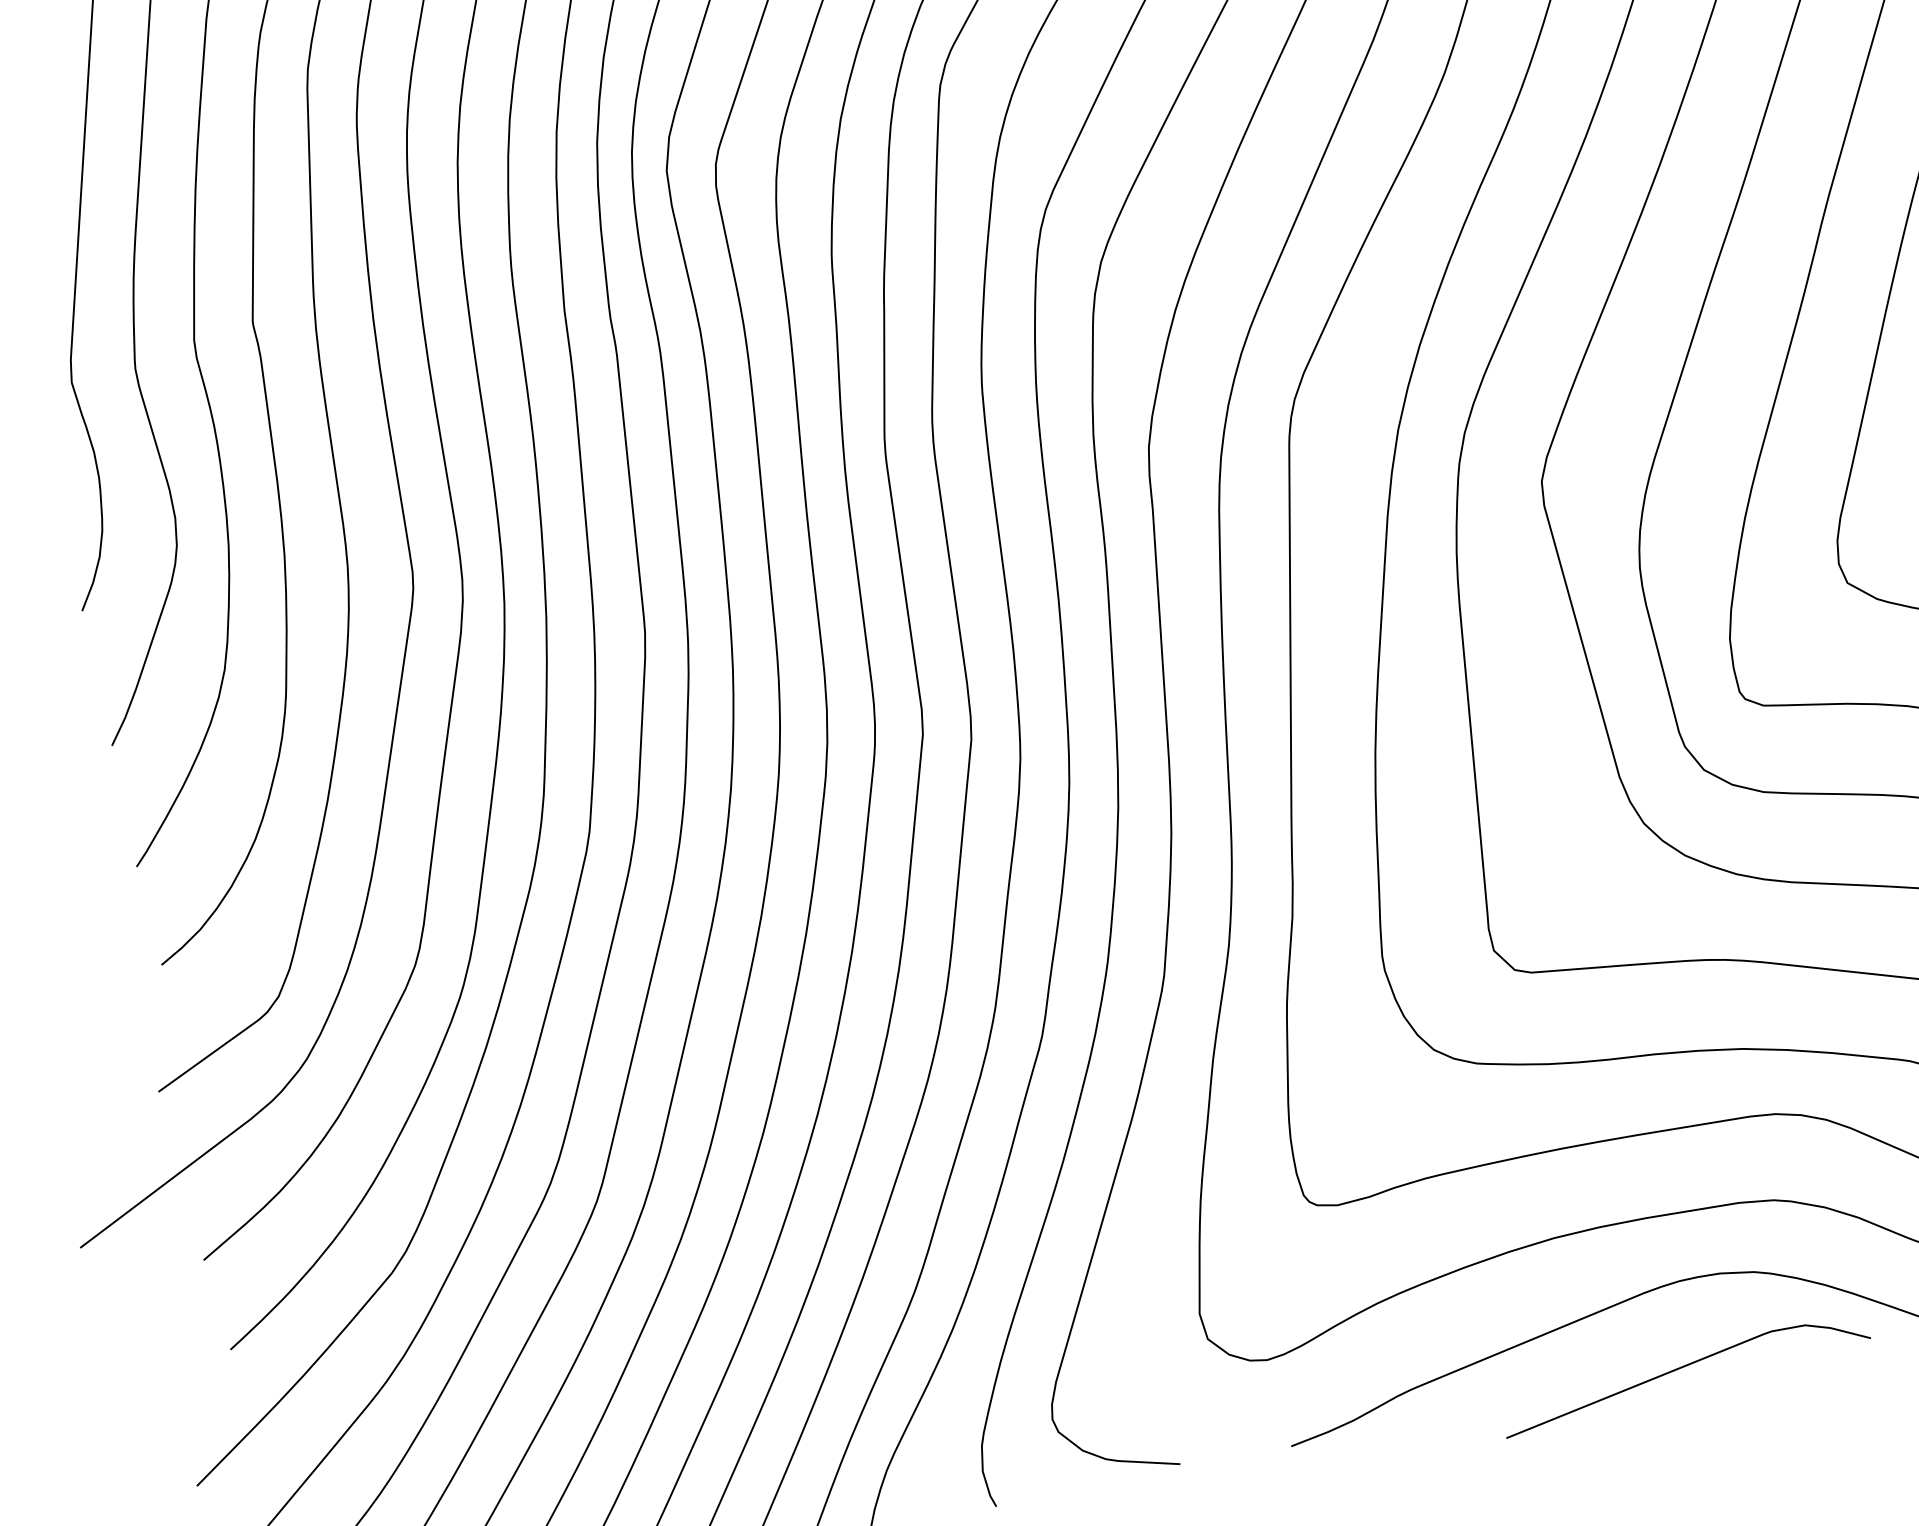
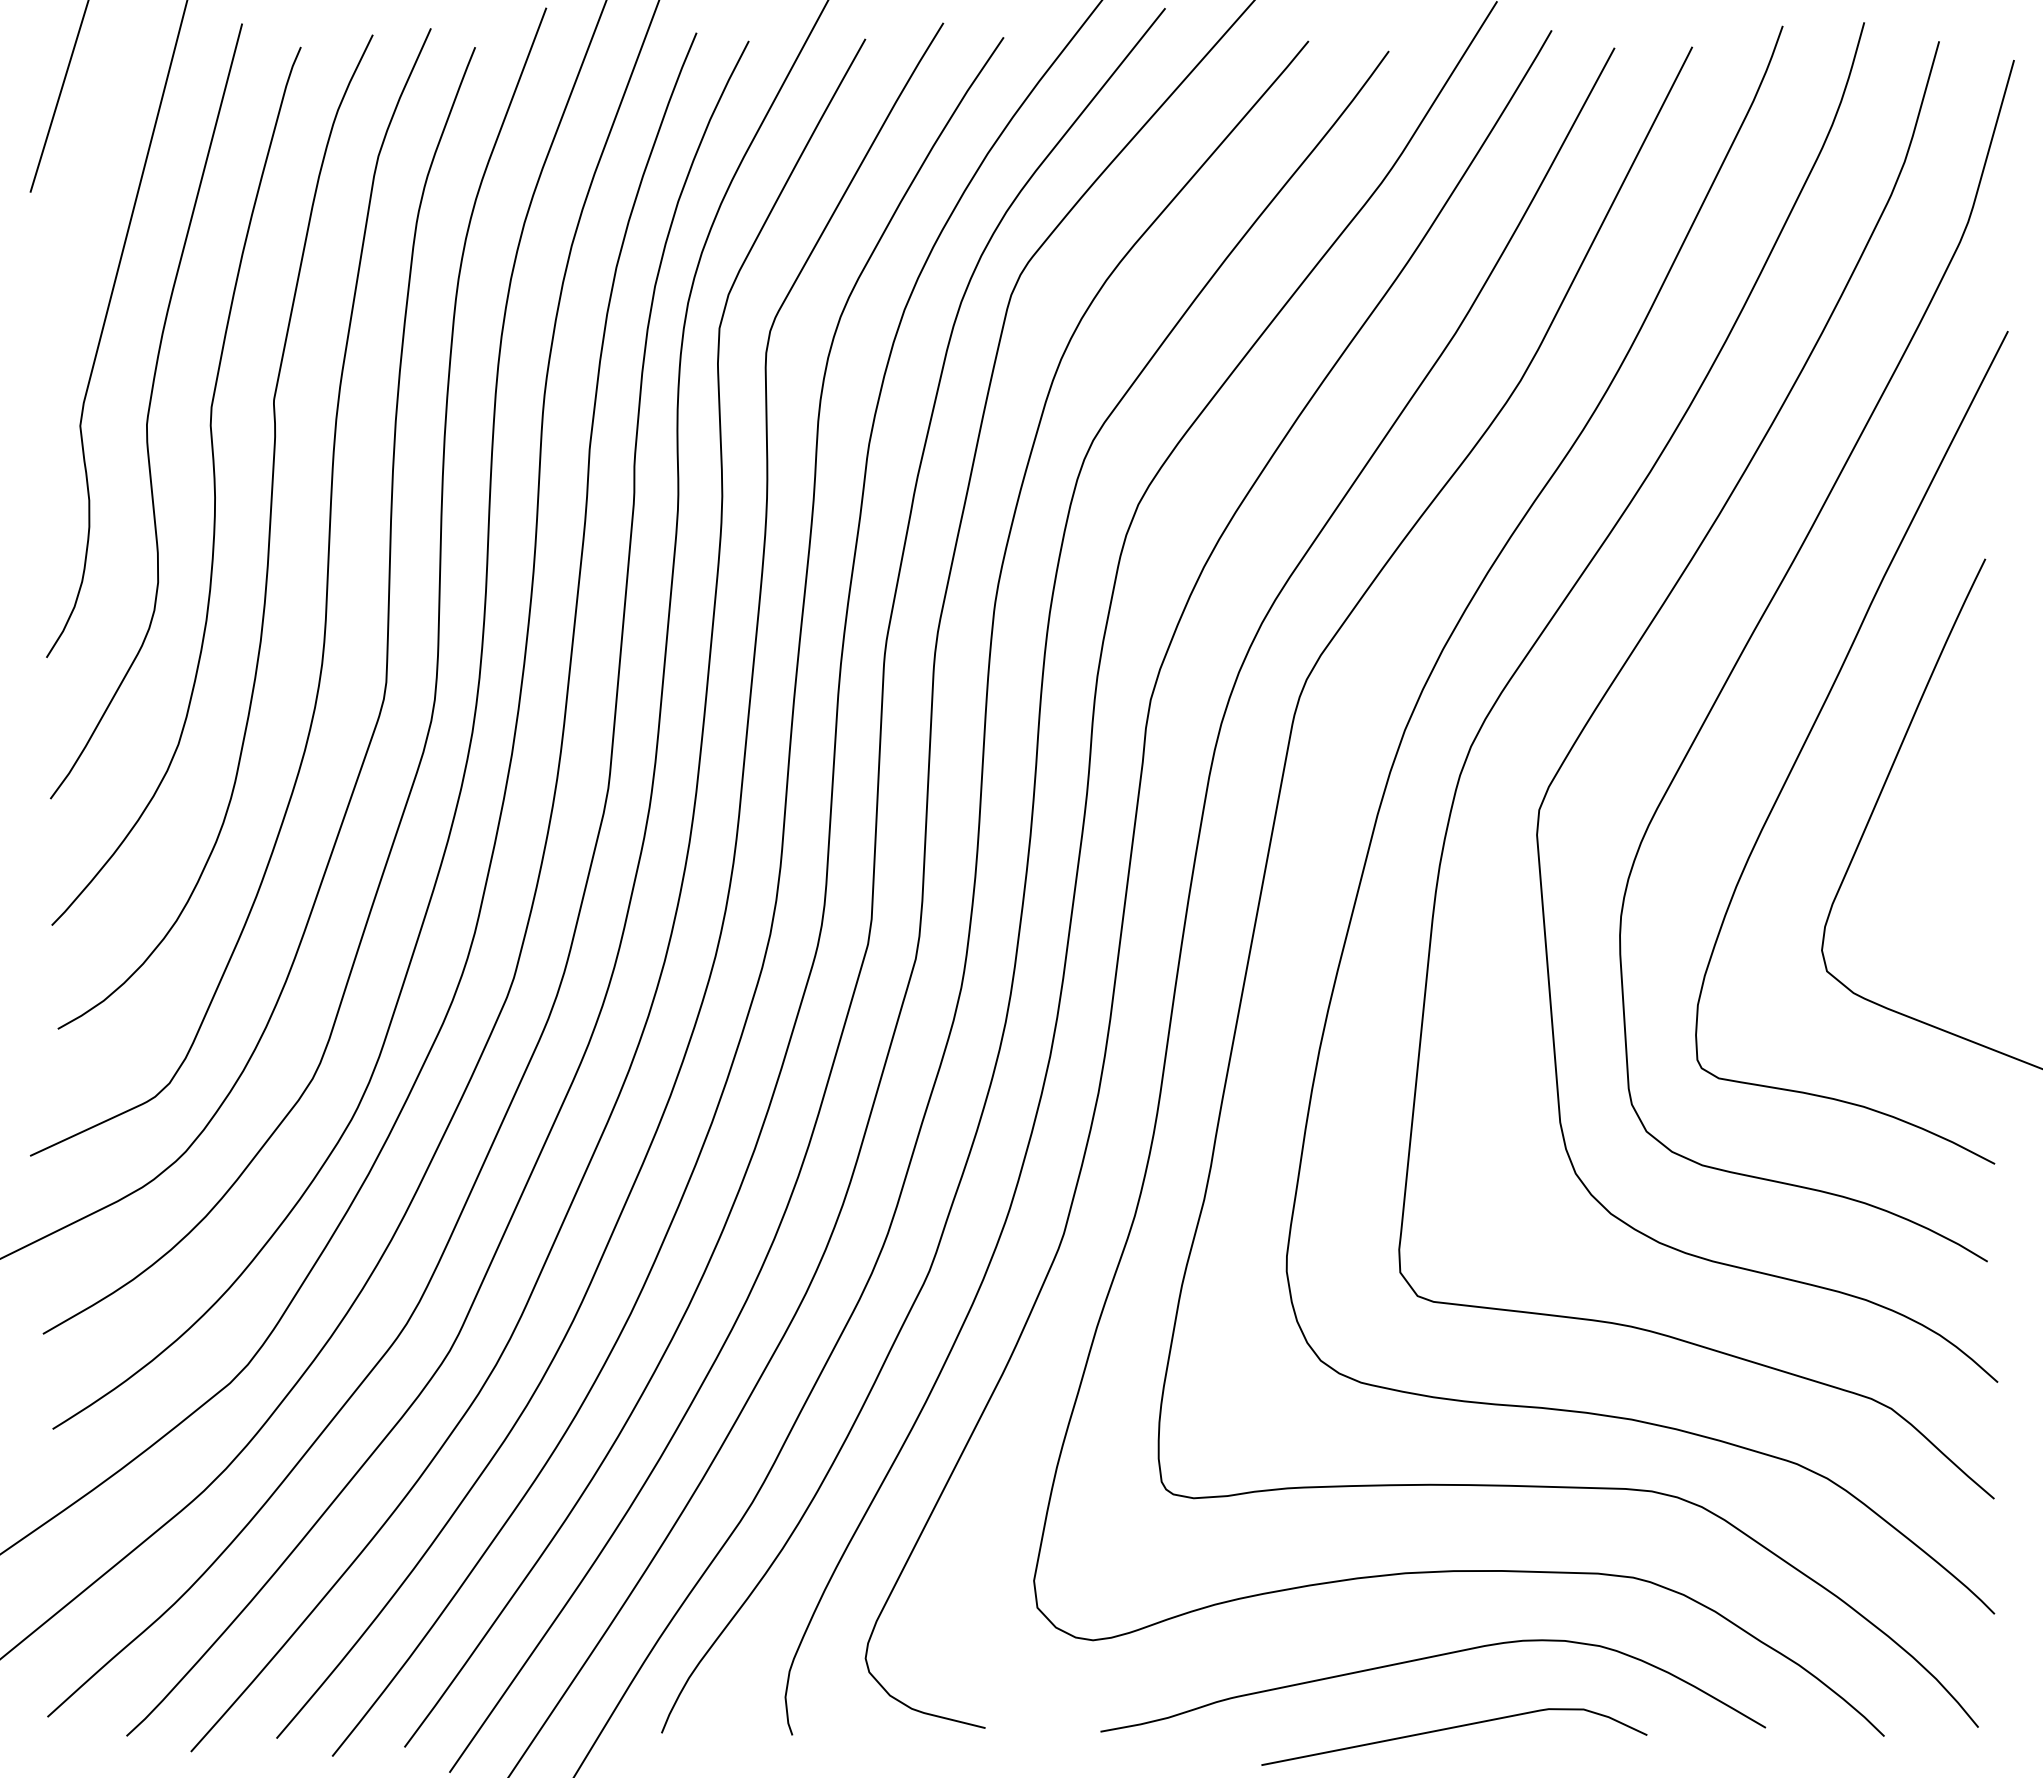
curve: (1684, 1367) -> (1454, 1728), moved

